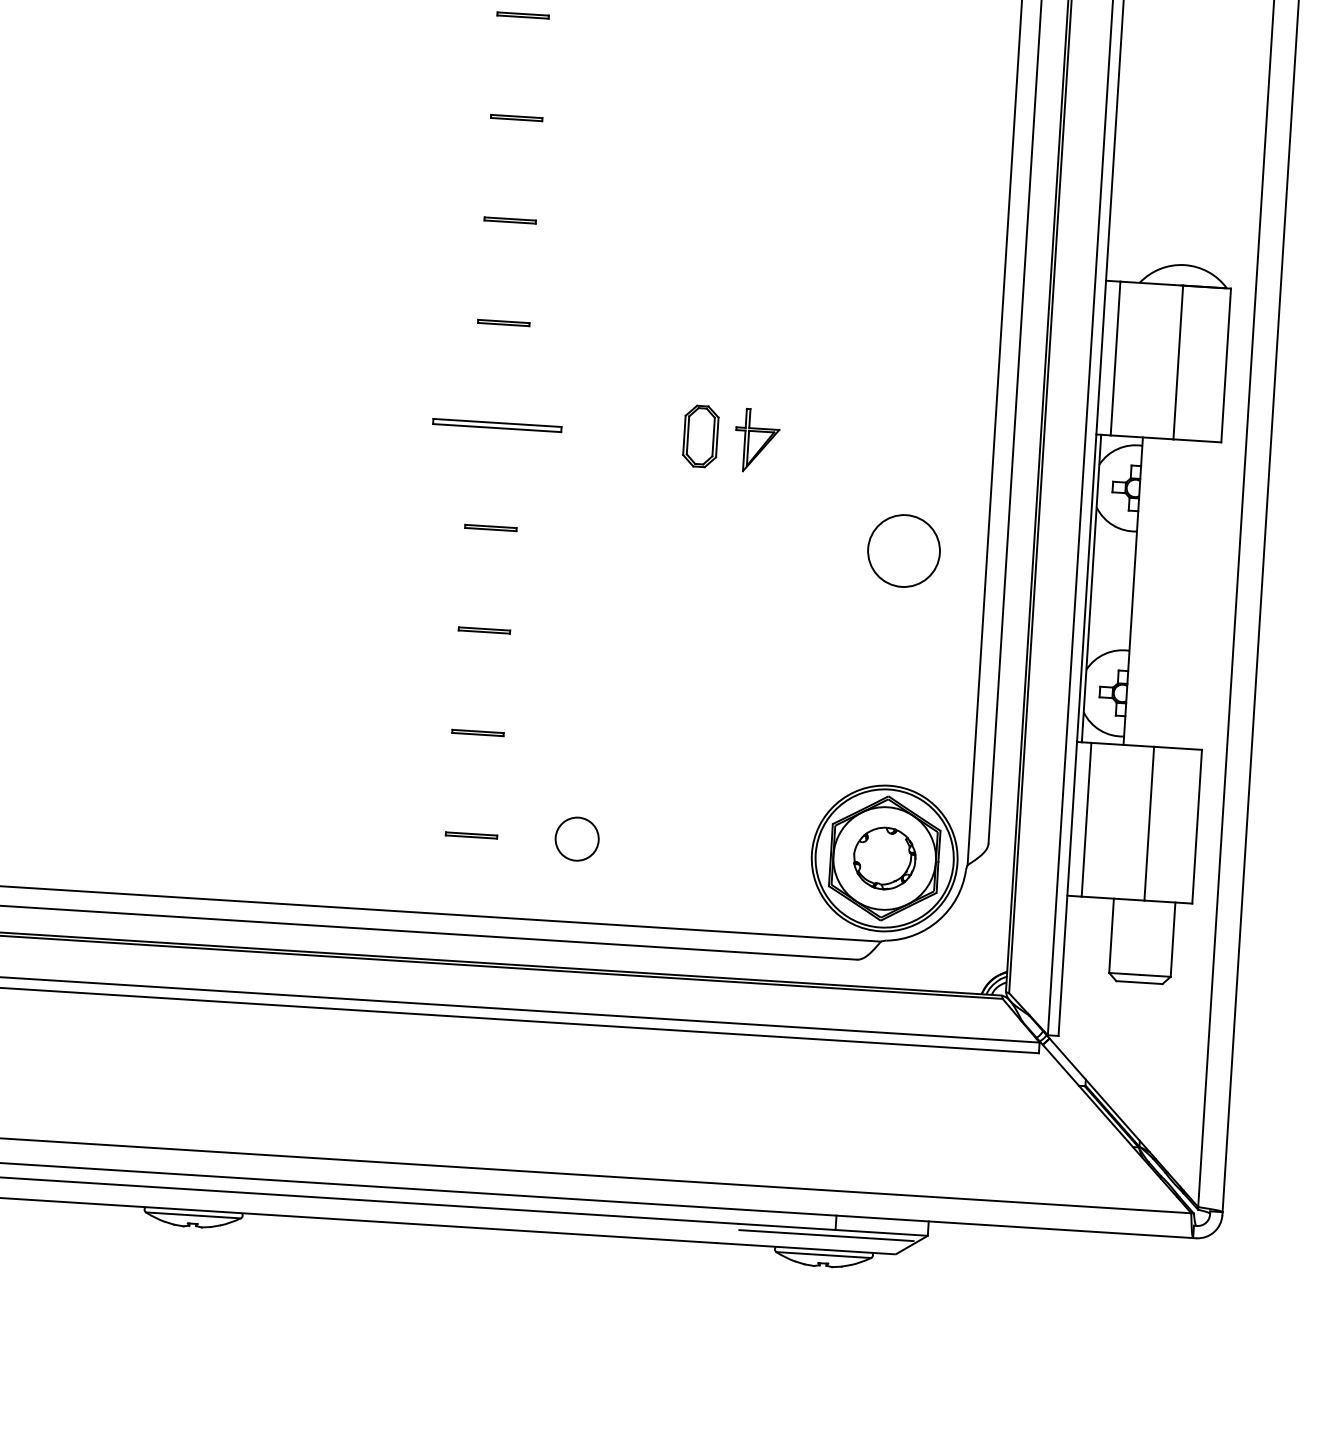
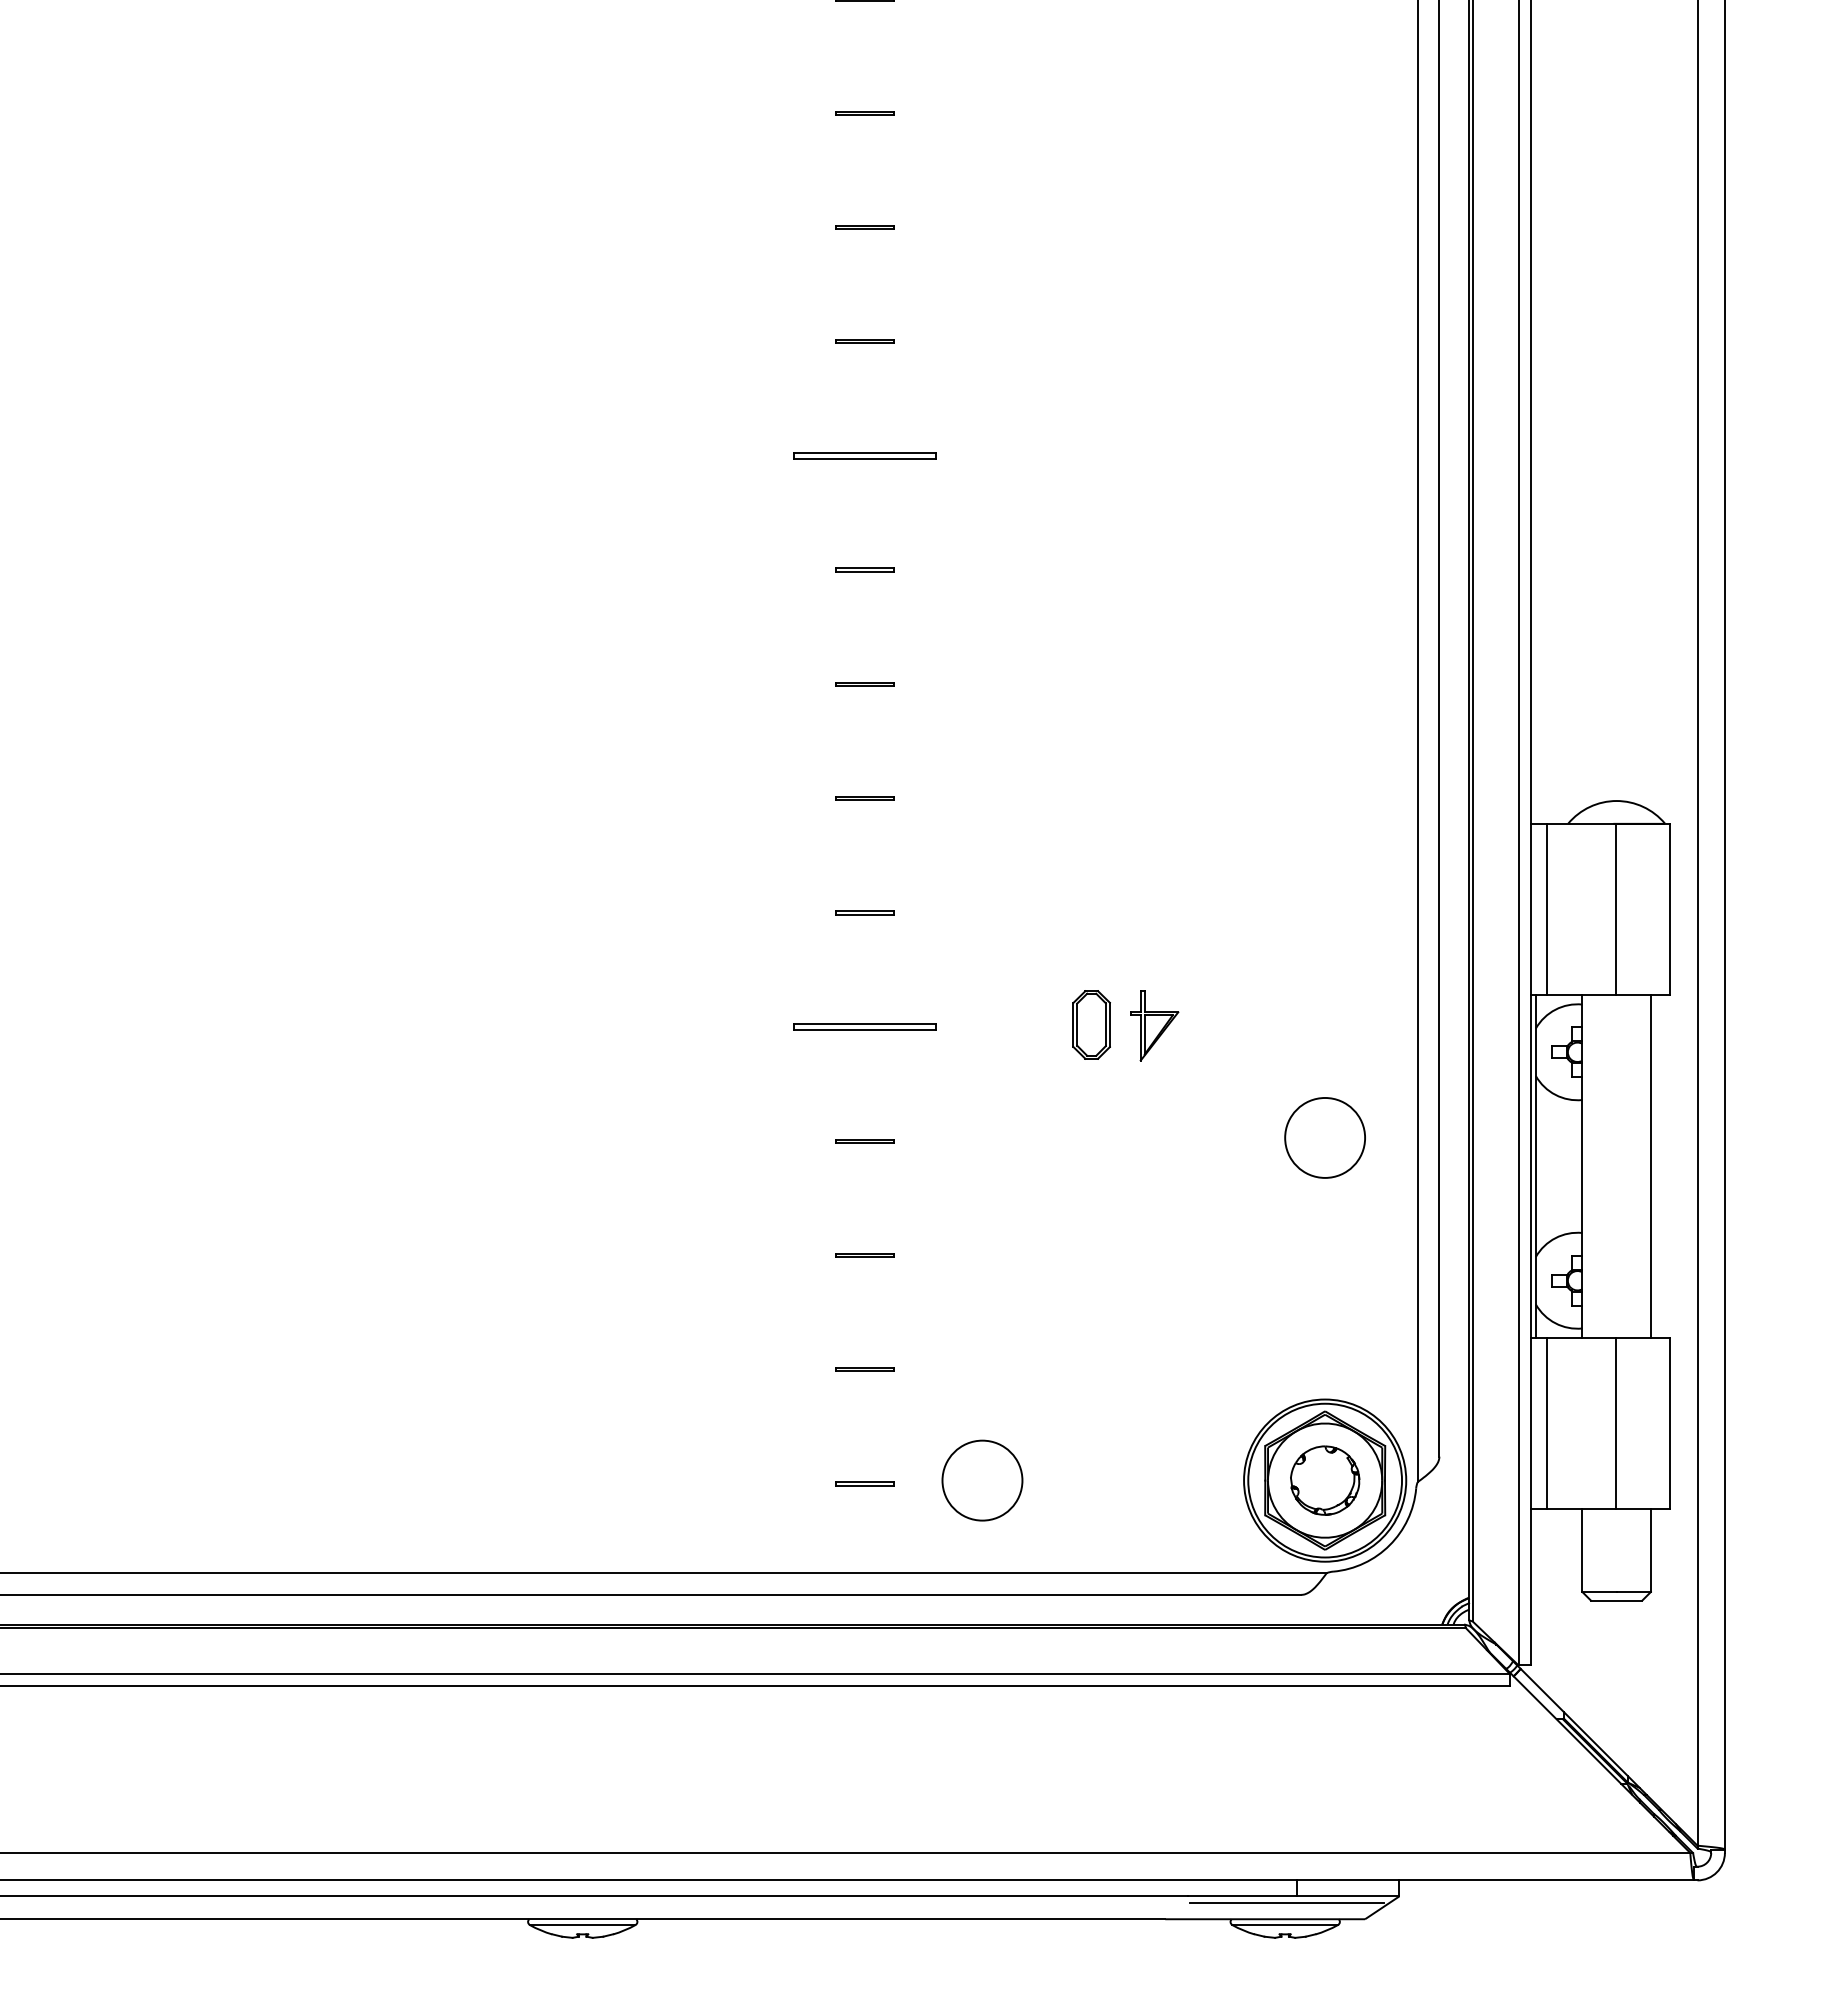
line: (1194, 595) -> (1650, 1166), added
circle: (577, 839) -> (982, 1480), size x1.67

